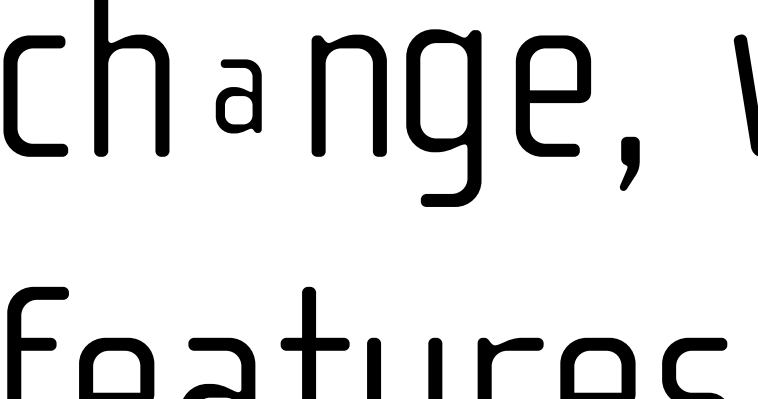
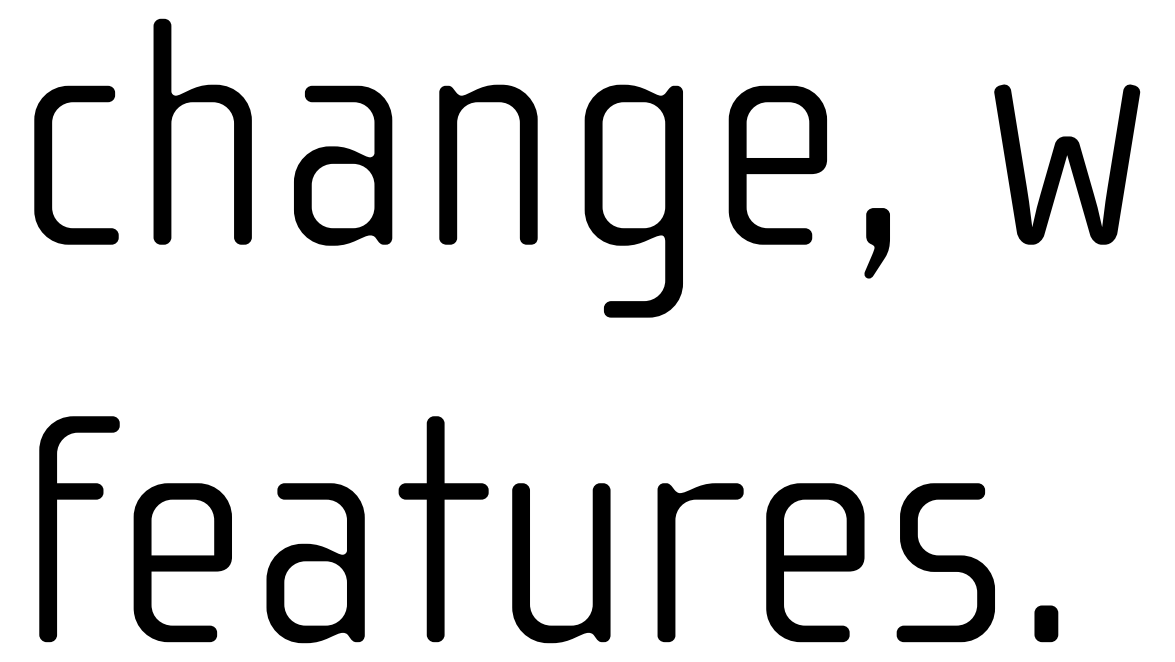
part: (553, 95) -> (777, 164), moved
part: (238, 96) -> (343, 165), size x1.67
part: (443, 117) -> (633, 200), moved
part: (629, 164) -> (876, 243), moved

